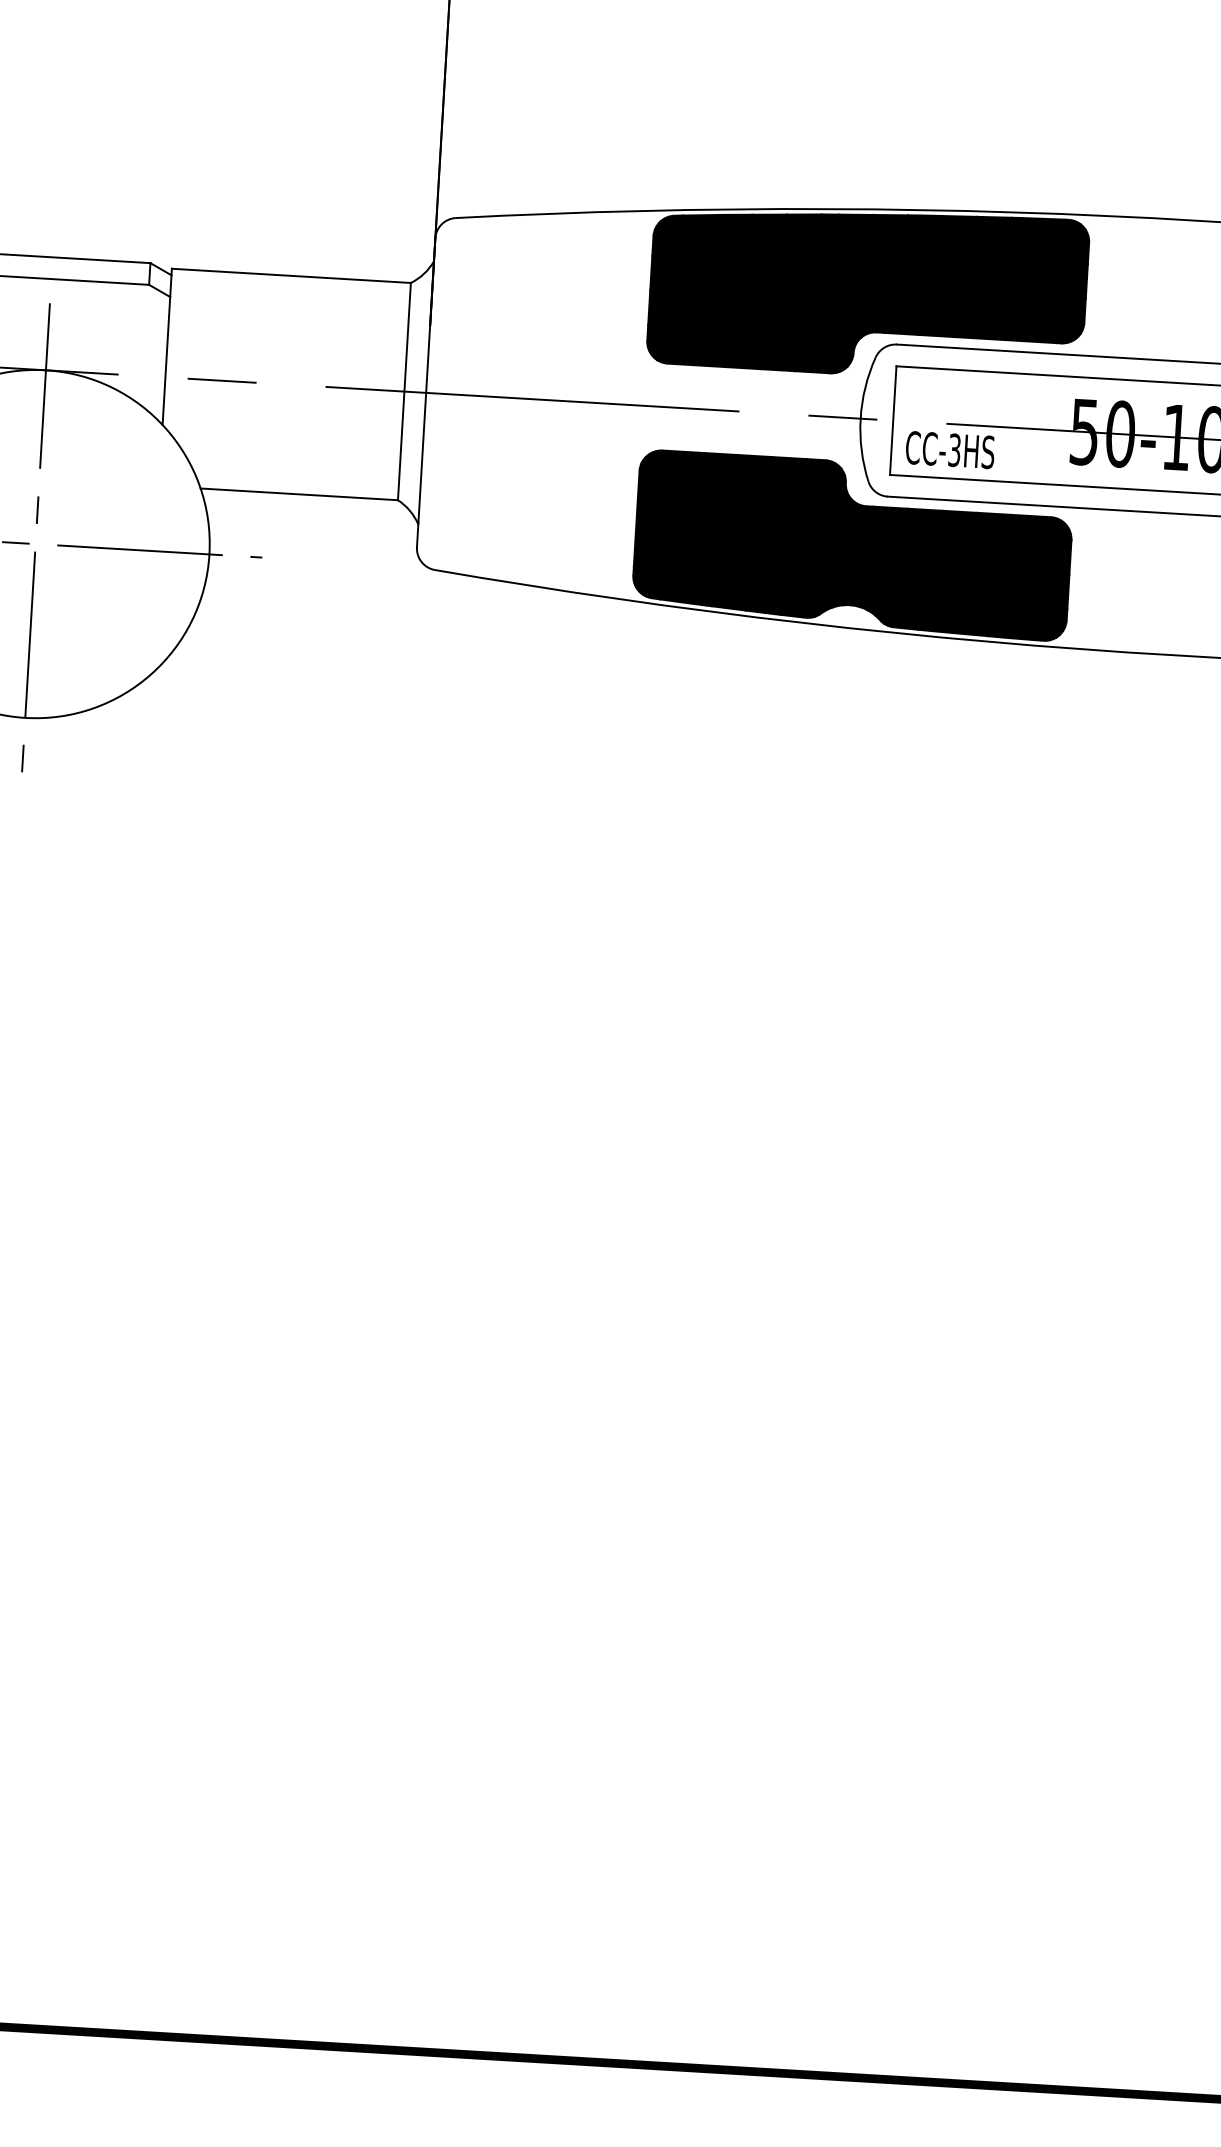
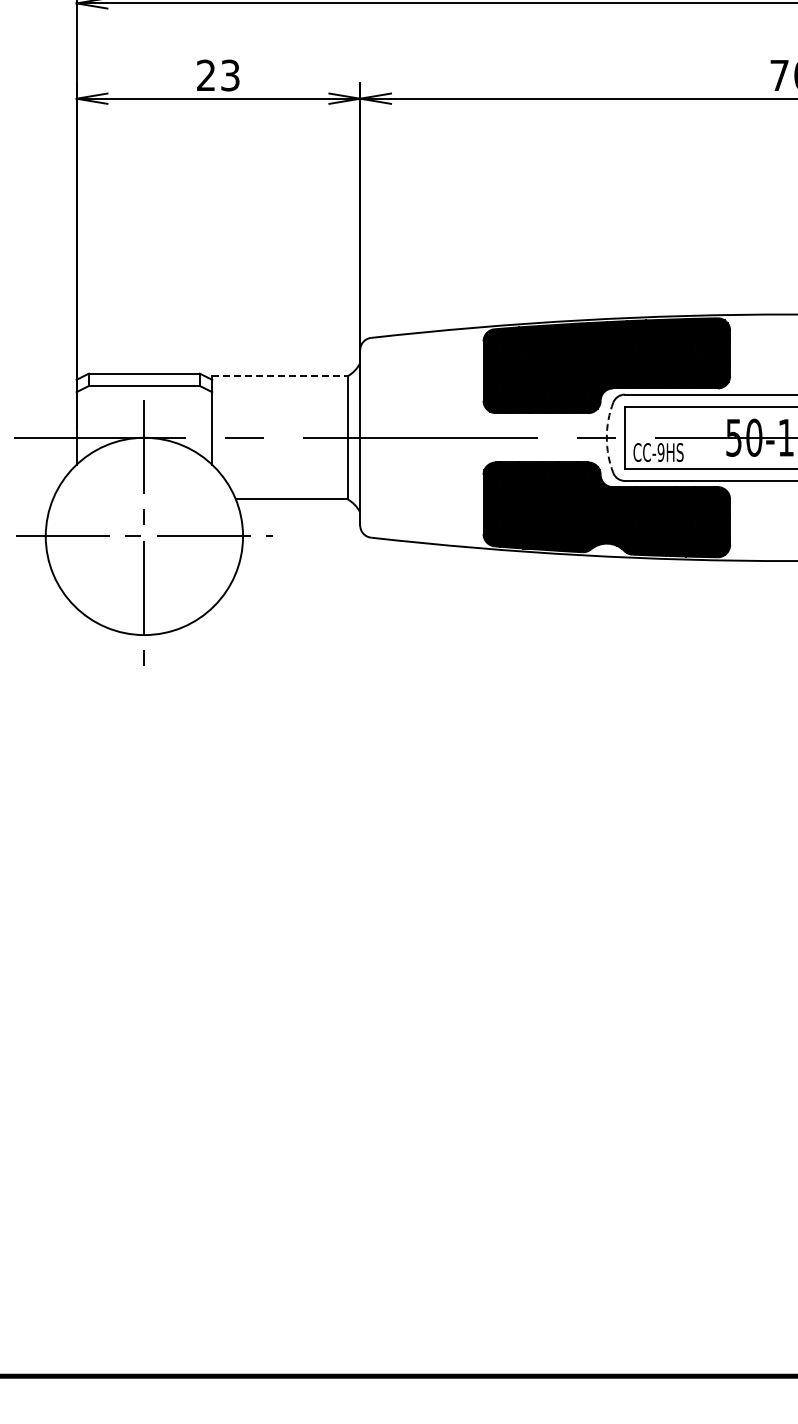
line: (292, 276) -> (280, 376), solid -> dashed
arc: (860, 418) -> (606, 437), solid -> dashed
text: (953, 450) -> (660, 452), CC-3HS -> CC-9HS

